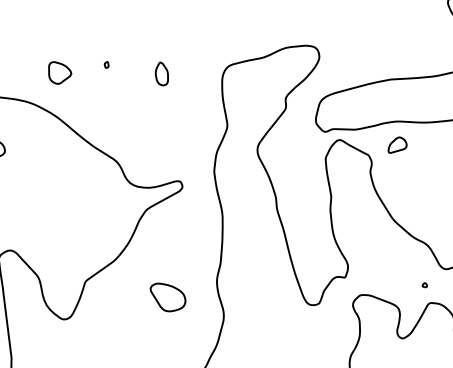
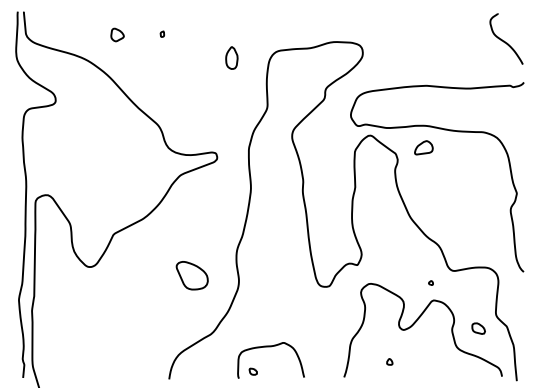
part: (59, 71) -> (117, 34), size x0.6
part: (161, 73) -> (231, 57), moved
part: (167, 296) -> (191, 275), moved

